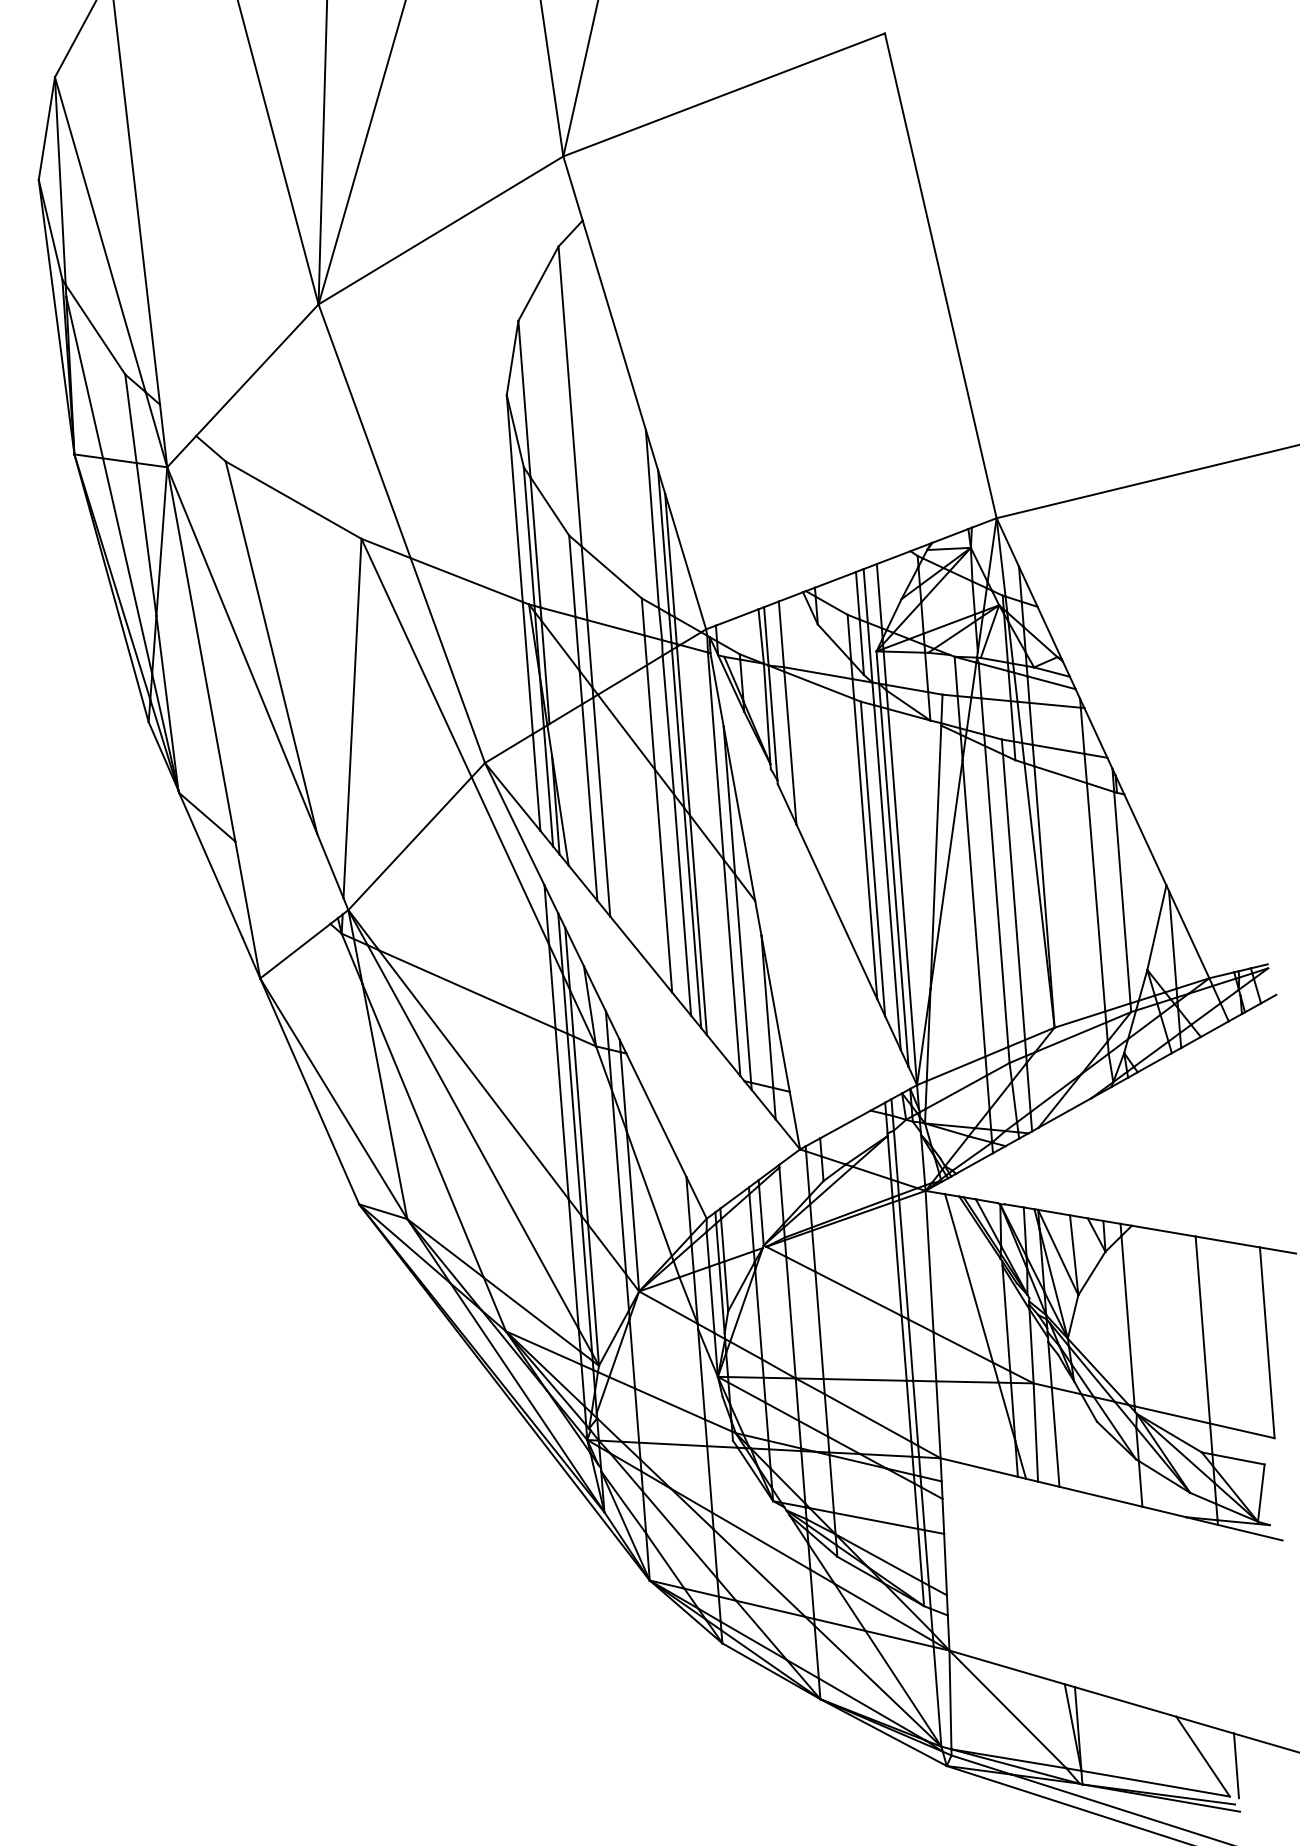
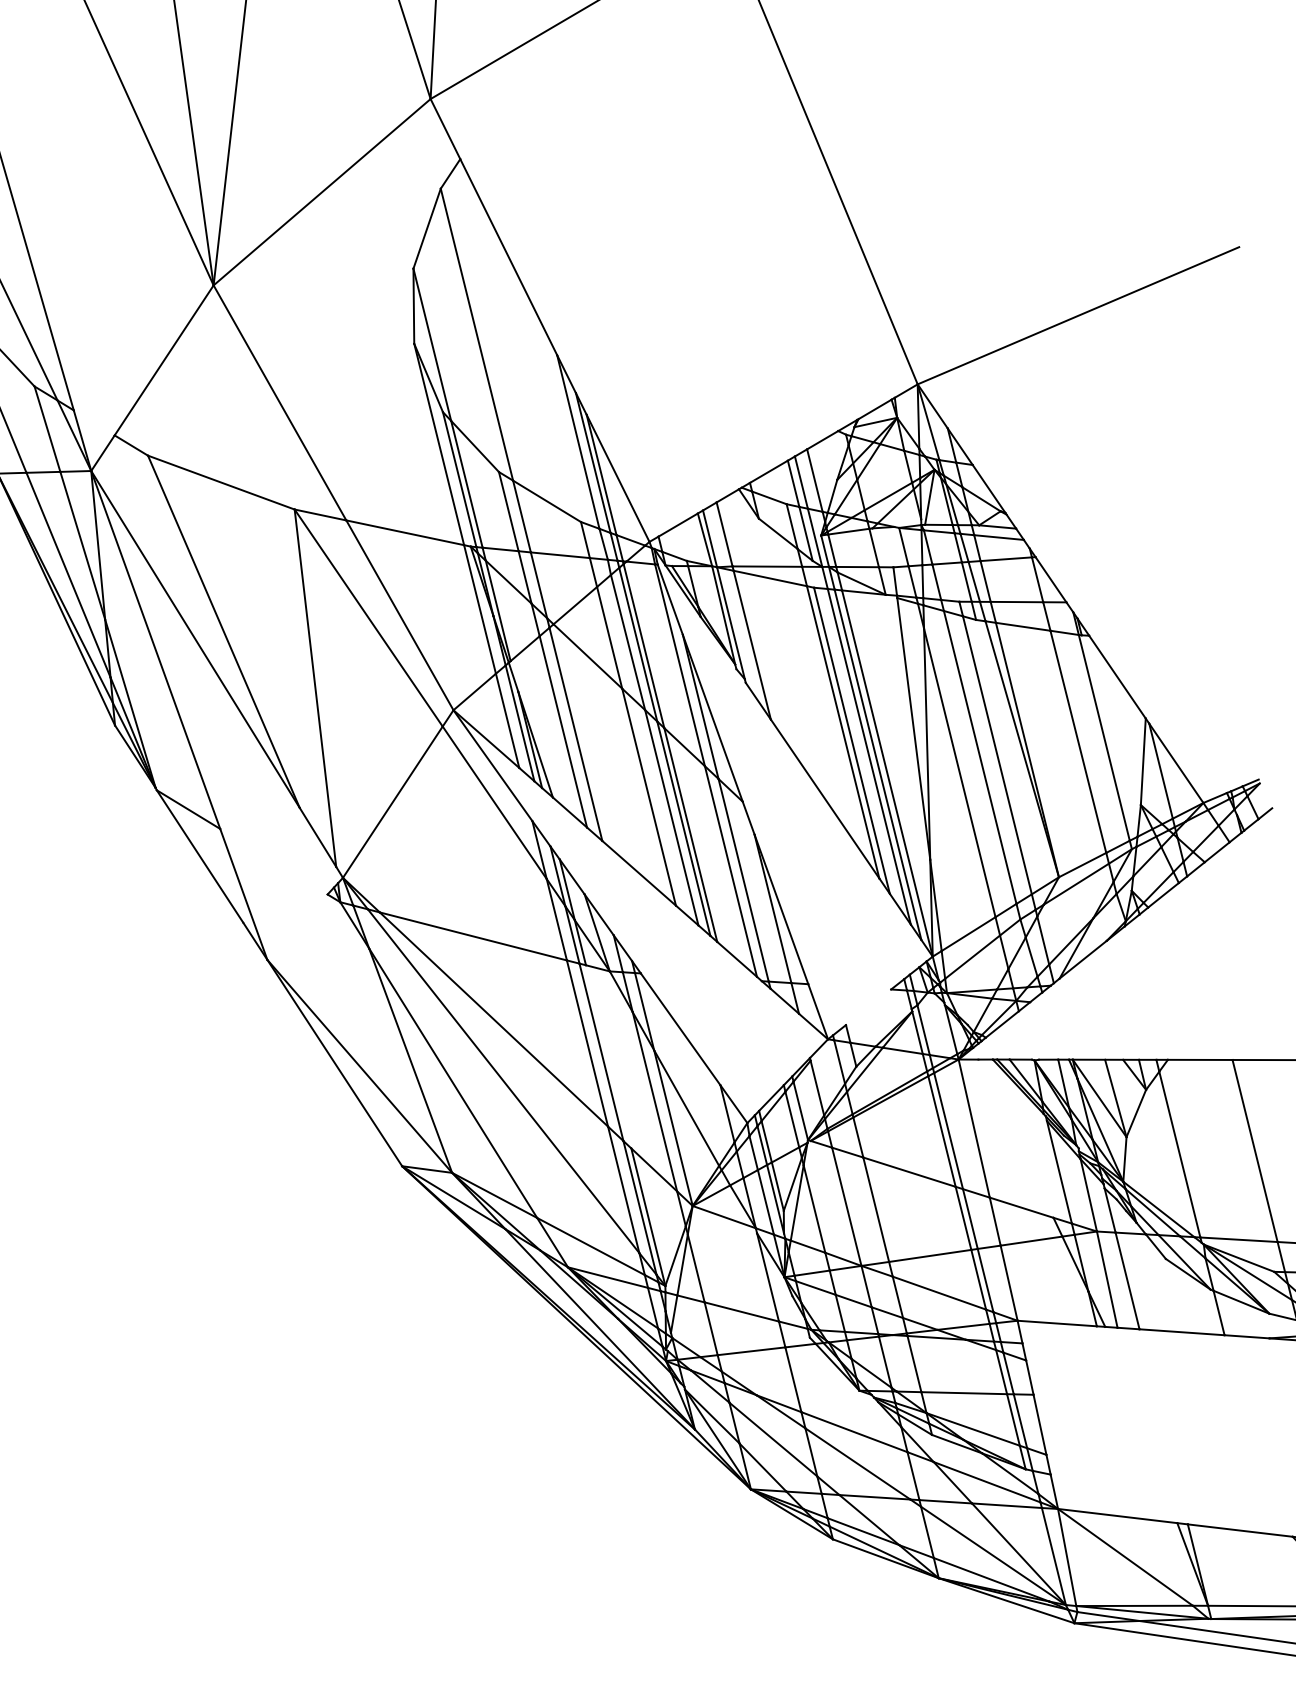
line: (295, 950) -> (297, 926), removed
line: (845, 1124) -> (868, 1007), removed
line: (580, 1130) -> (608, 1056), removed
line: (969, 1278) -> (1016, 1138), removed

